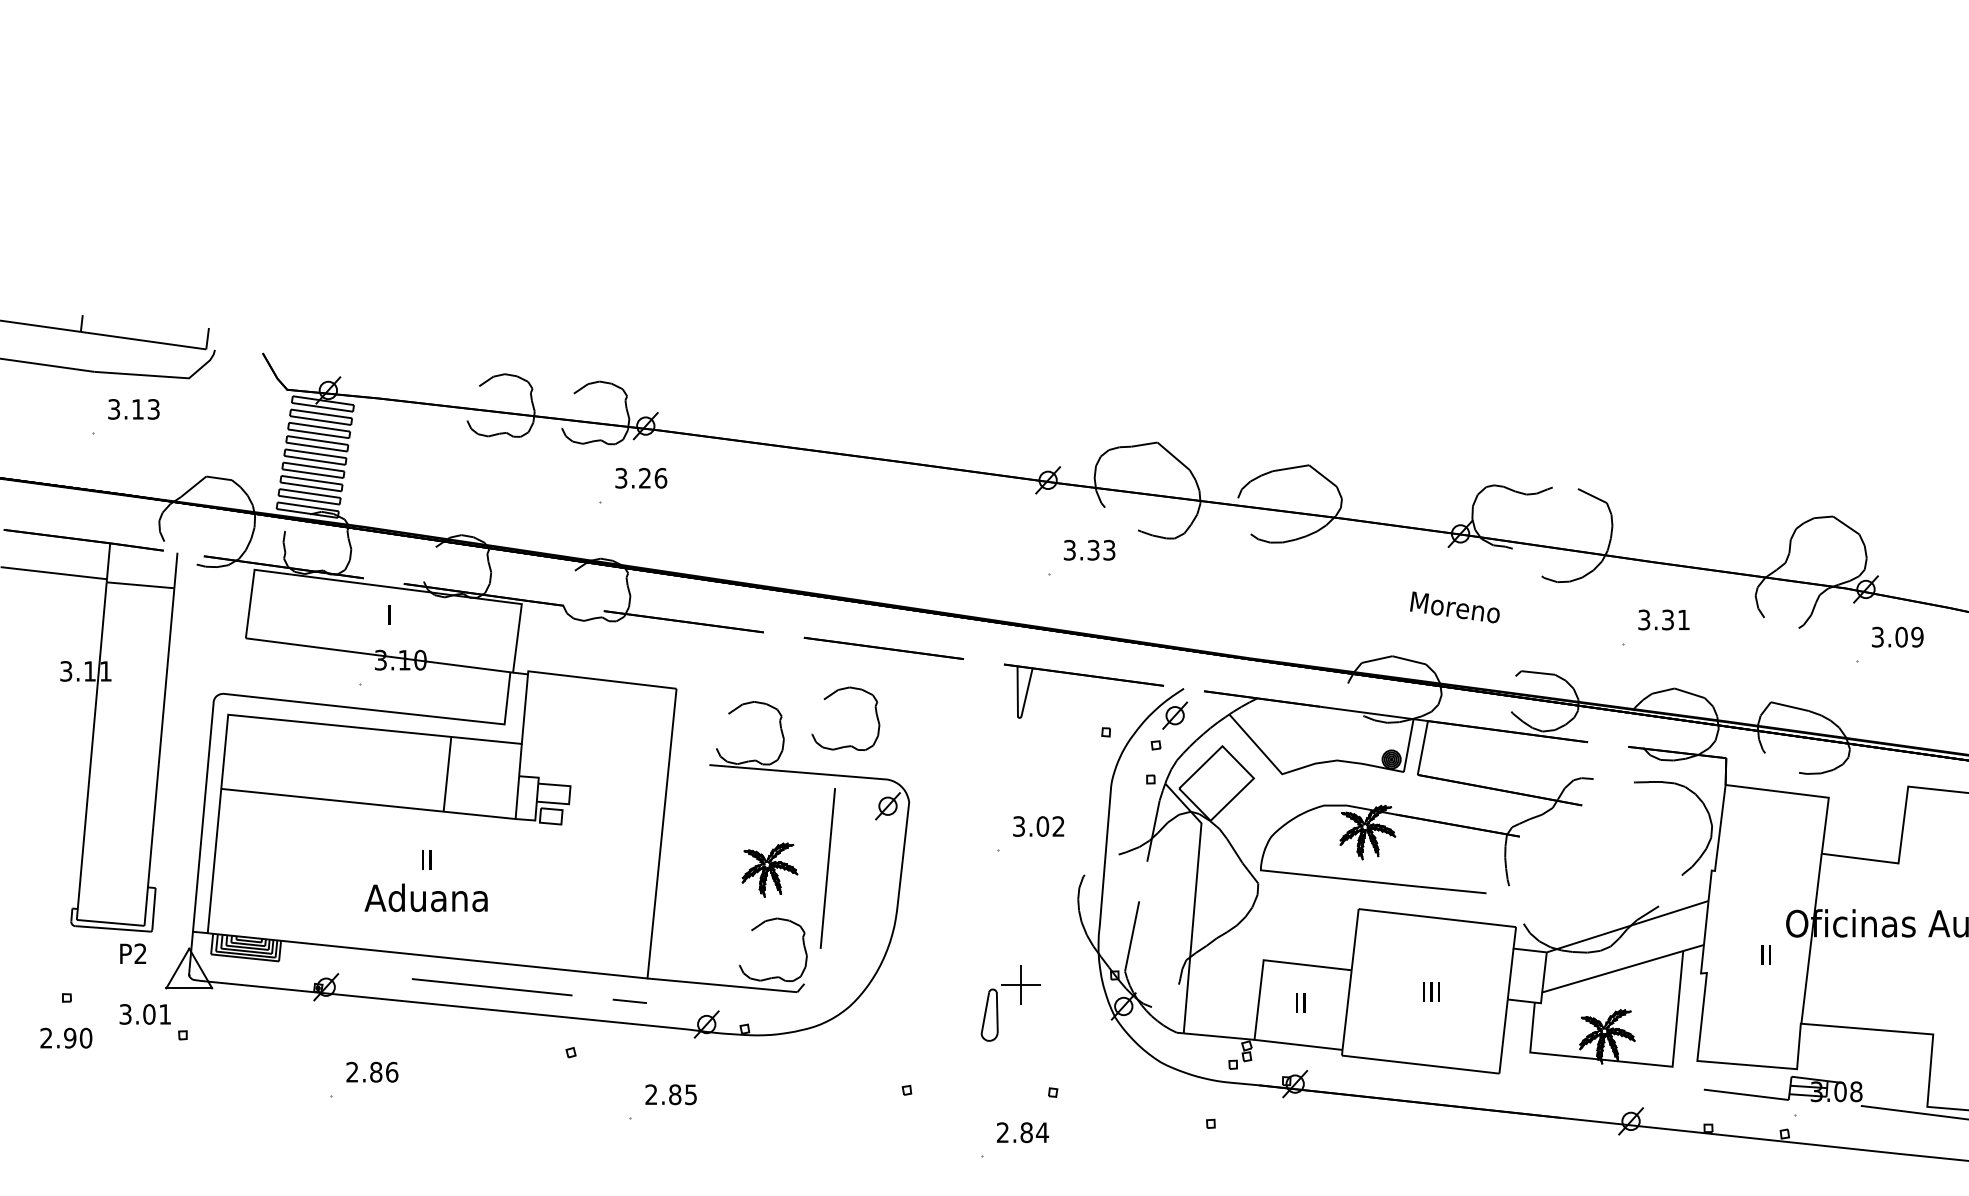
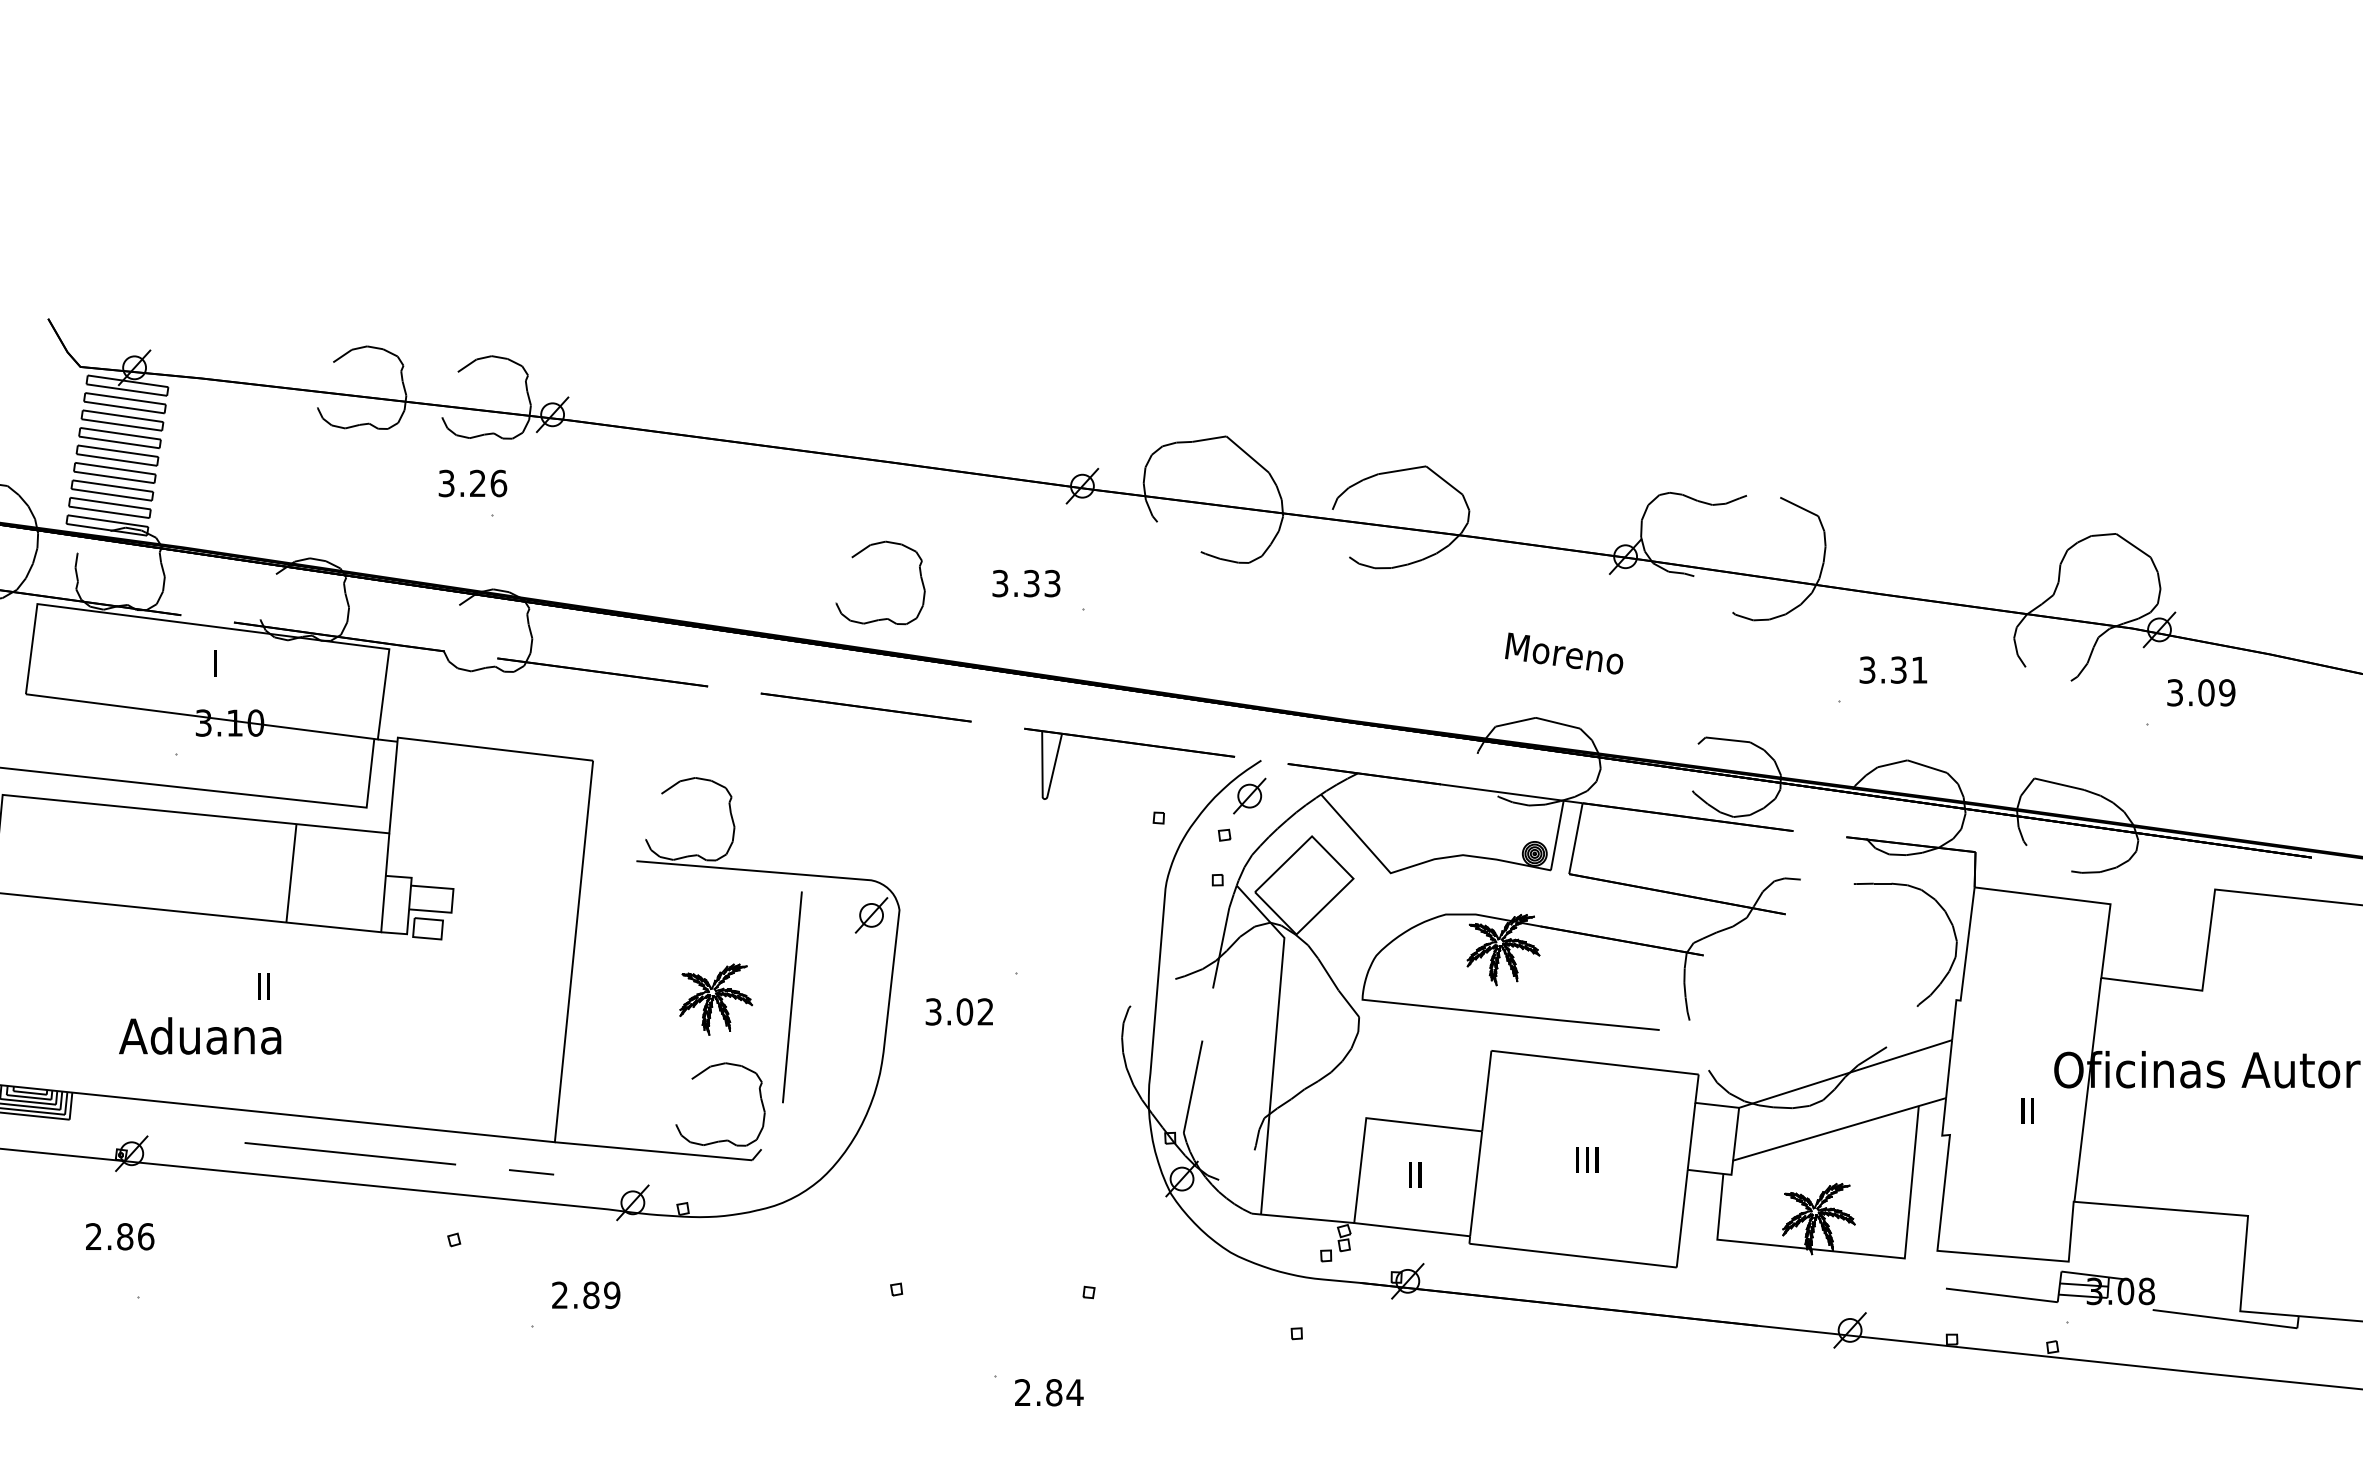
text: (641, 478) -> (473, 483), moved
text: (1089, 549) -> (1026, 582), moved
text: (1454, 607) -> (1563, 653), moved
part: (830, 696) -> (860, 553), moved
text: (1038, 826) -> (959, 1011), moved
text: (425, 897) -> (199, 1035), moved
part: (1020, 1003) -> (1046, 1175), removed
text: (372, 1071) -> (120, 1235), moved
text: (690, 1094) -> (611, 1294), 2.85 -> 2.89
text: (1023, 1132) -> (1050, 1392), moved

